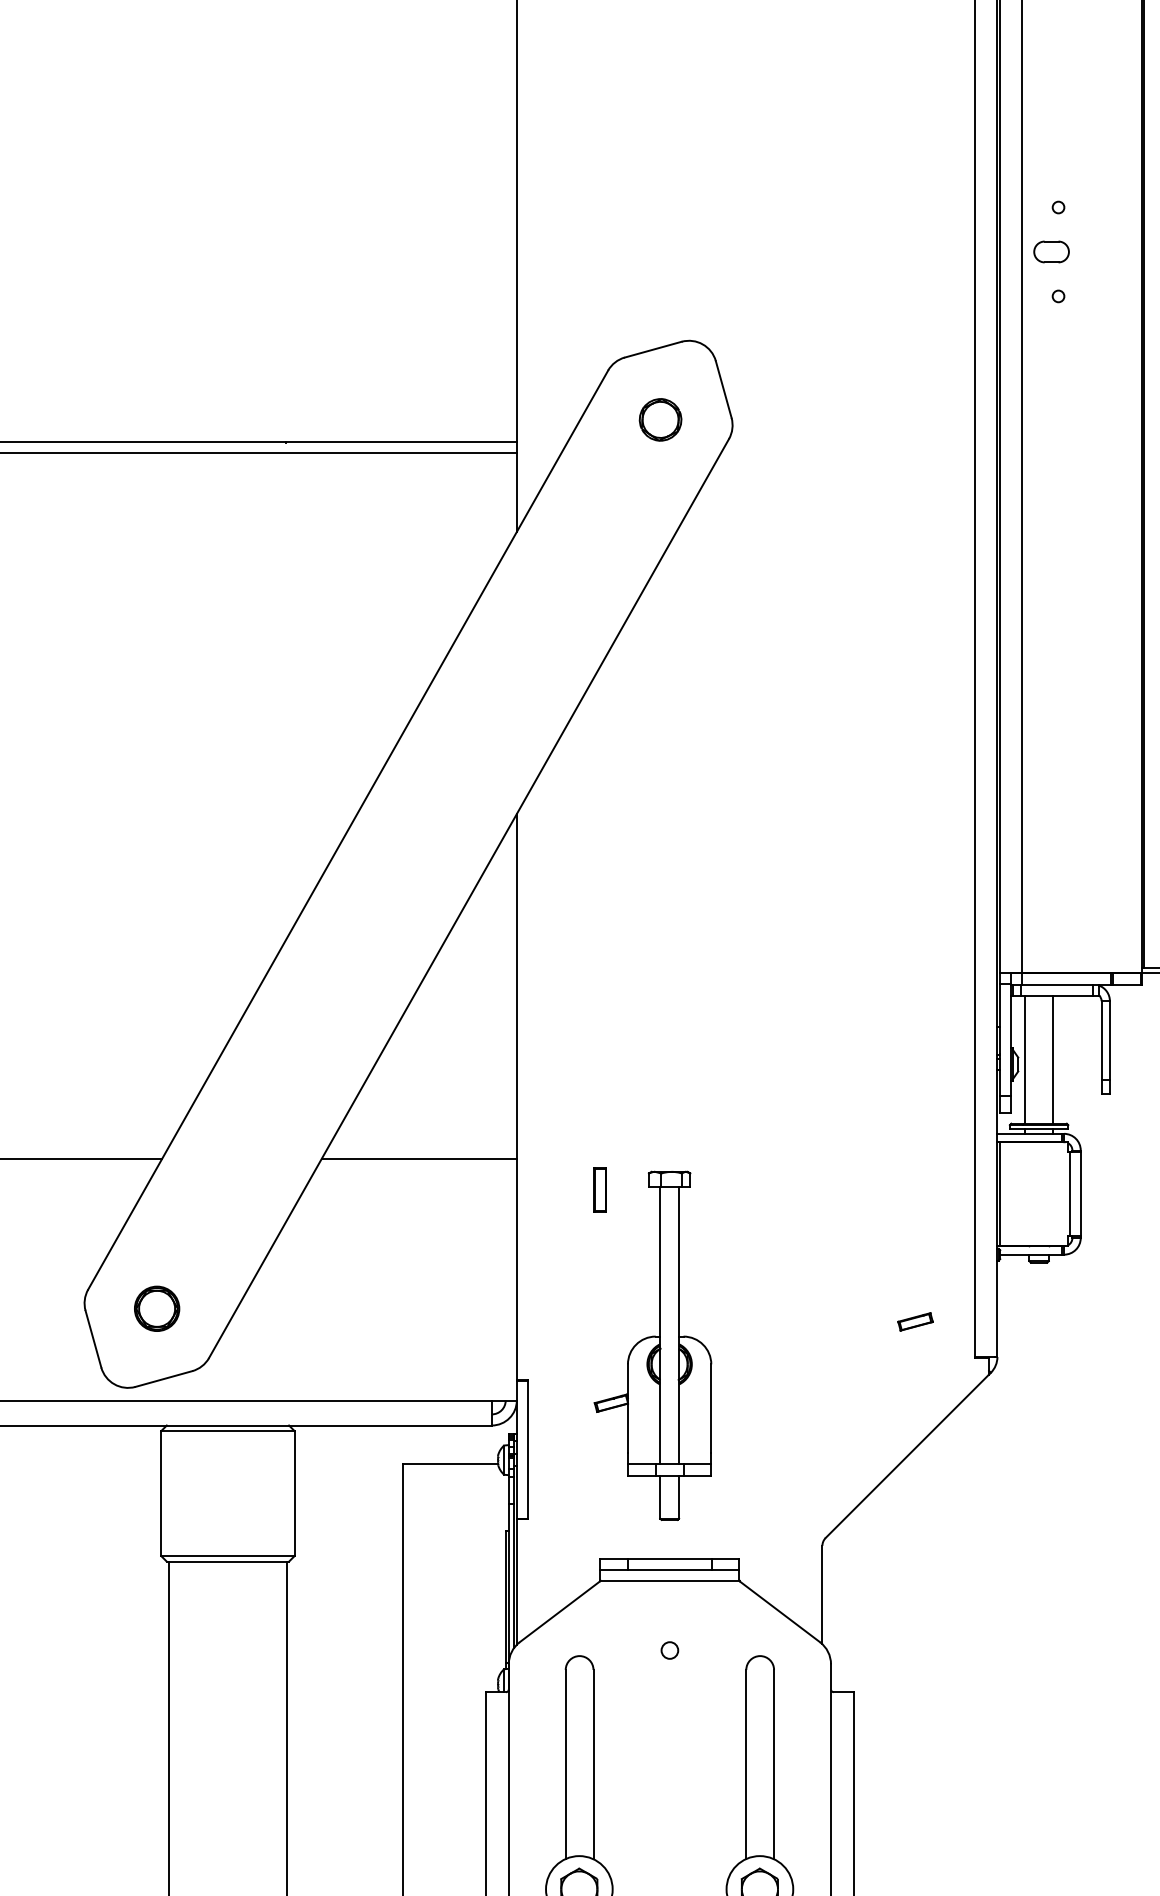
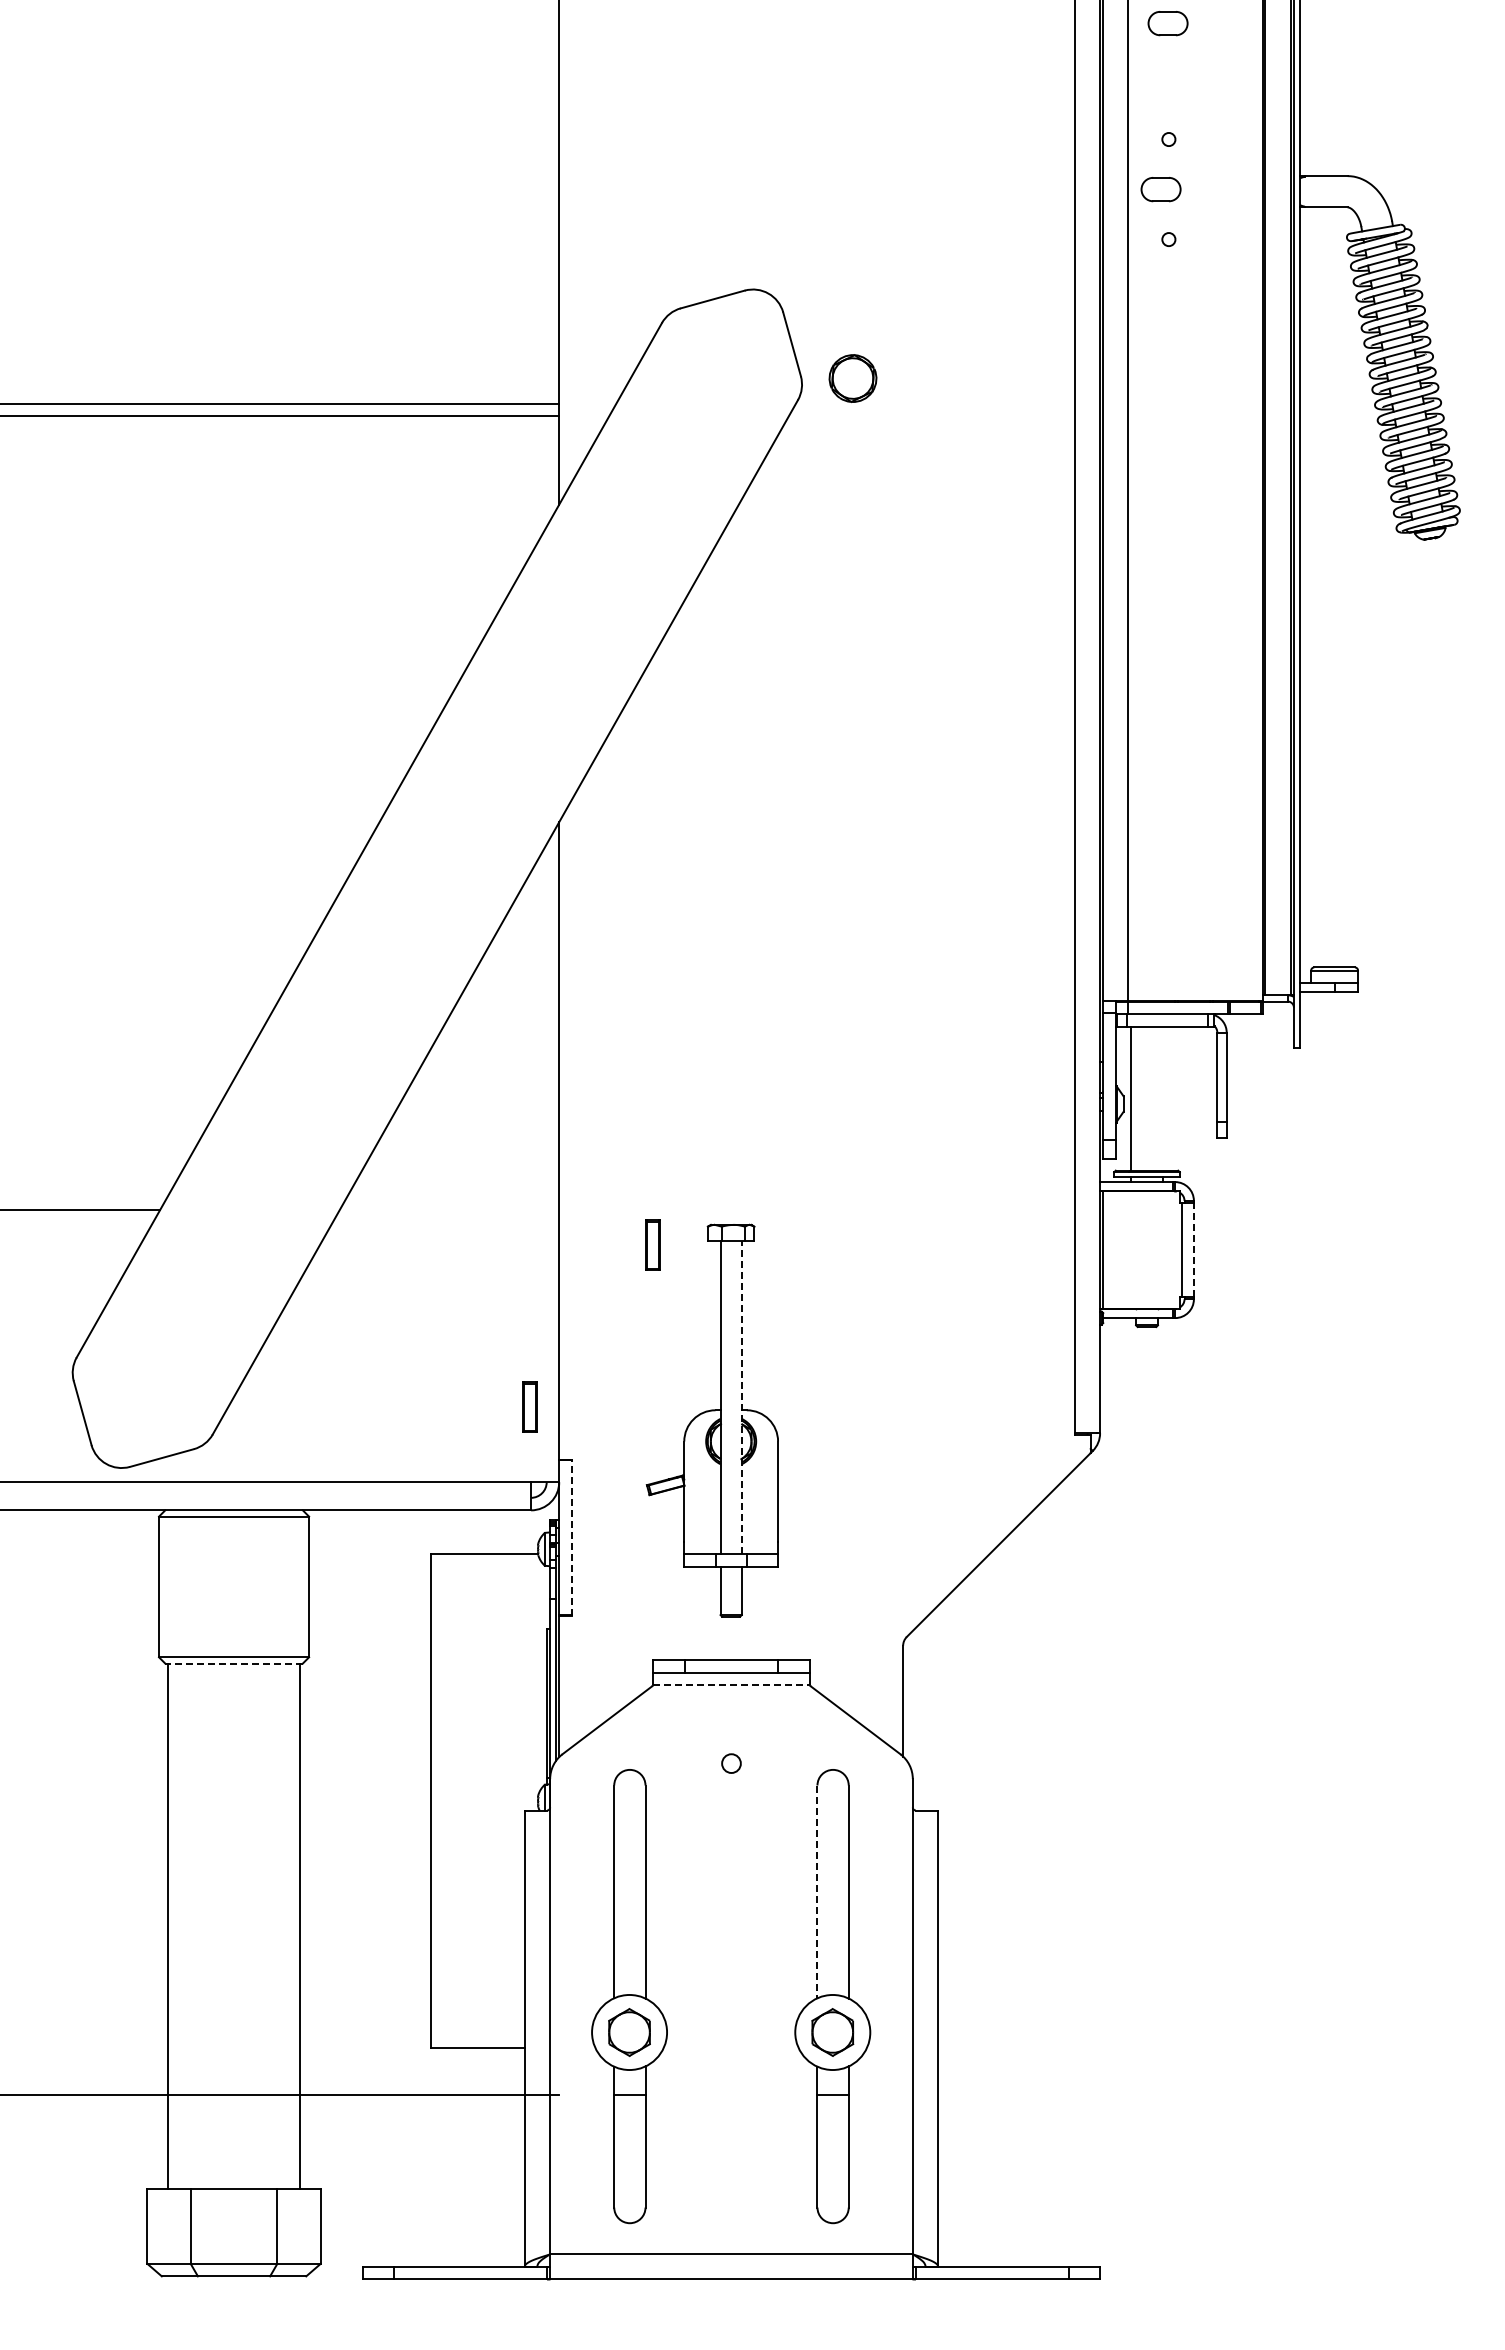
part: (1057, 104) -> (1167, 23), added
part: (660, 419) -> (852, 378), moved
line: (1052, 1059) -> (1162, 1098), removed
line: (419, 1159) -> (449, 1210), removed
line: (1080, 1193) -> (1193, 1249), solid -> dashed
part: (157, 1308) -> (154, 1378), removed
part: (915, 1321) -> (1007, 1393), removed
line: (678, 1325) -> (741, 1397), solid -> dashed
part: (490, 1333) -> (529, 1406), added
line: (527, 1449) -> (571, 1537), solid -> dashed
line: (228, 1561) -> (234, 1663), solid -> dashed
line: (669, 1581) -> (731, 1685), solid -> dashed
line: (746, 1765) -> (817, 1892), solid -> dashed

